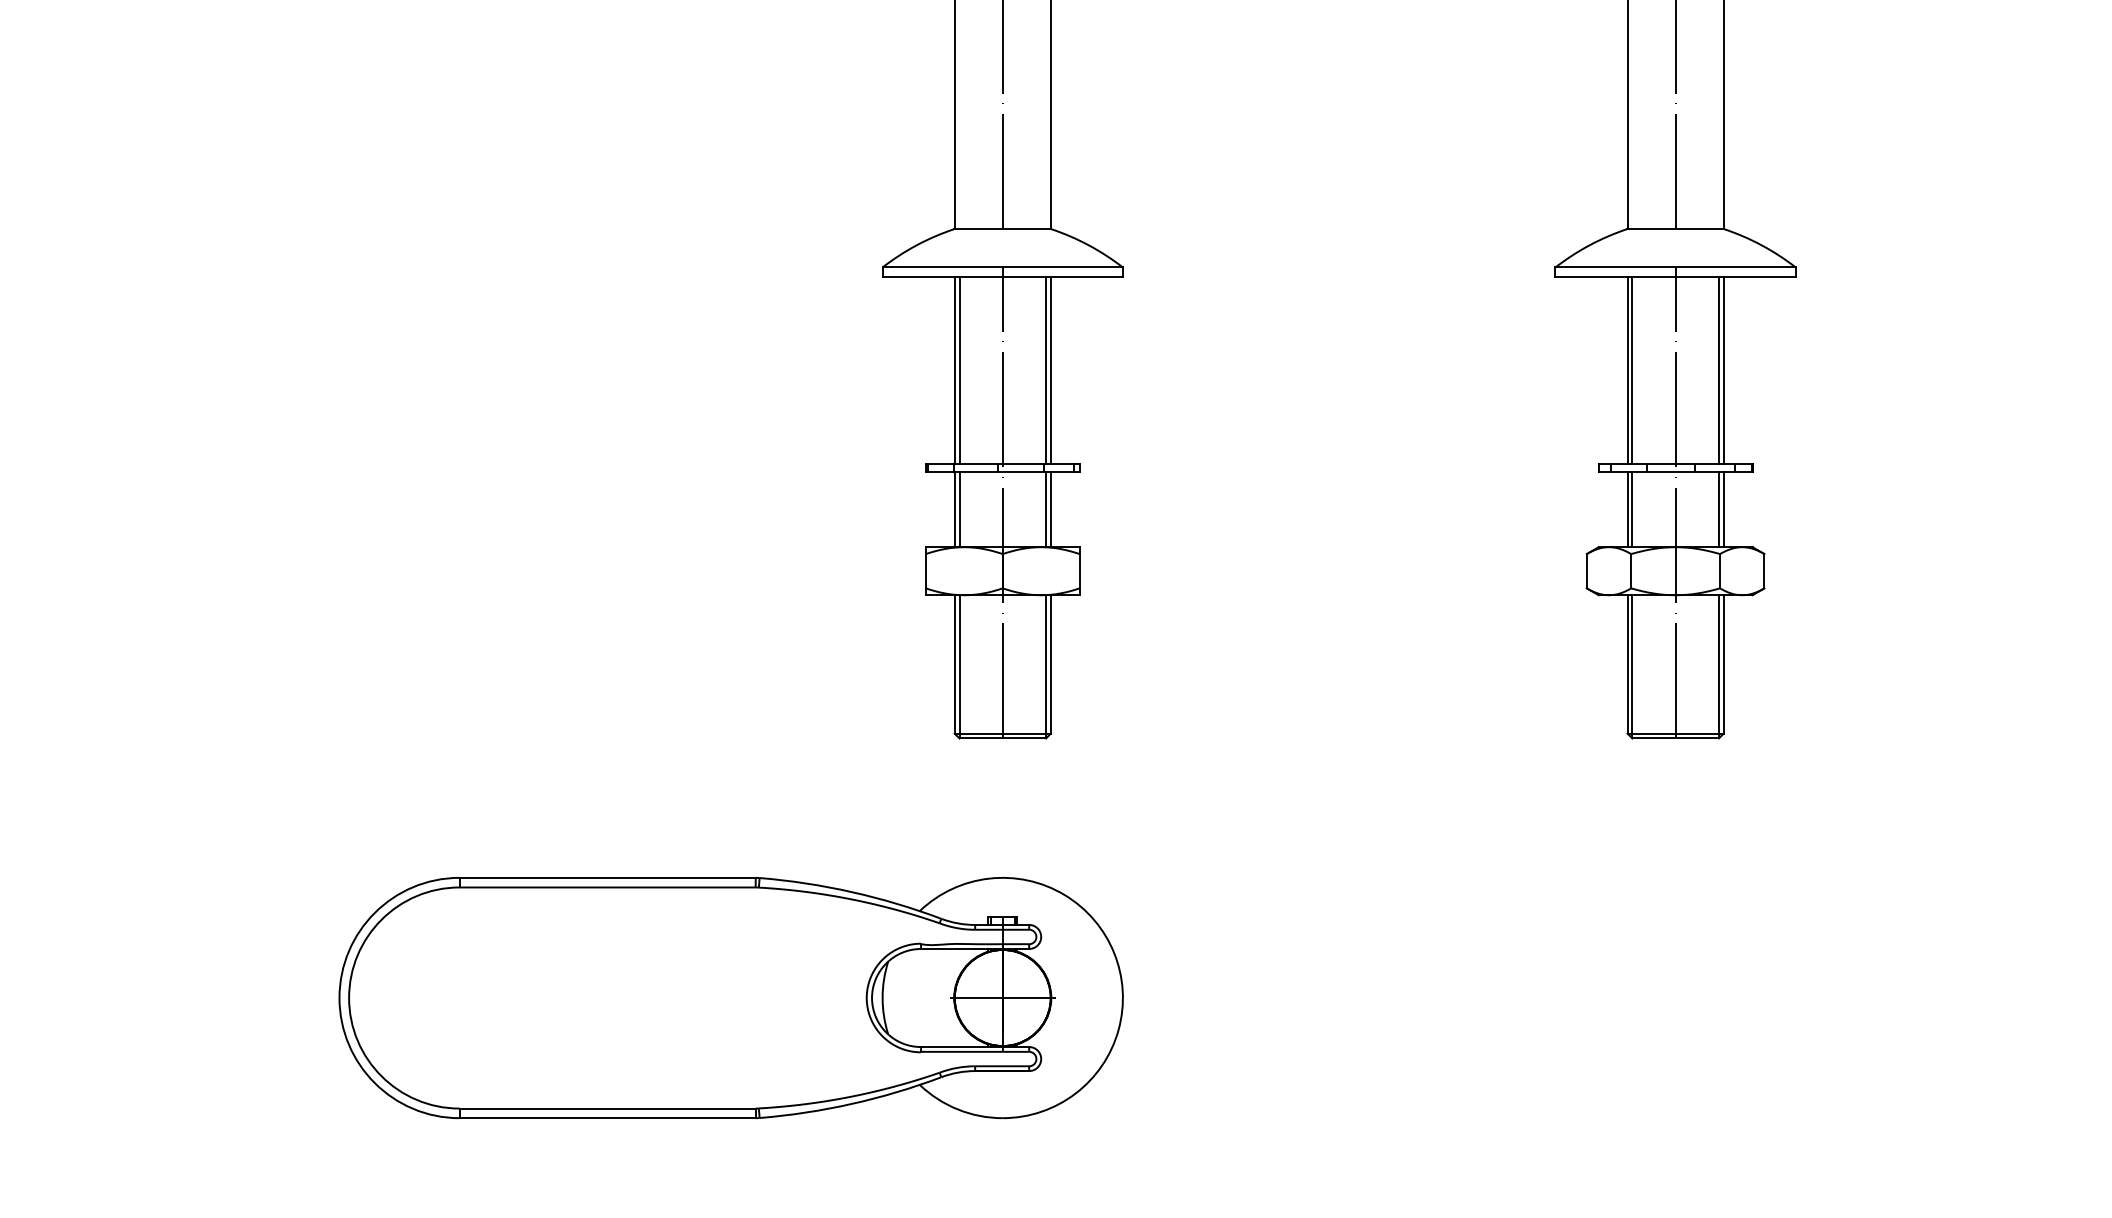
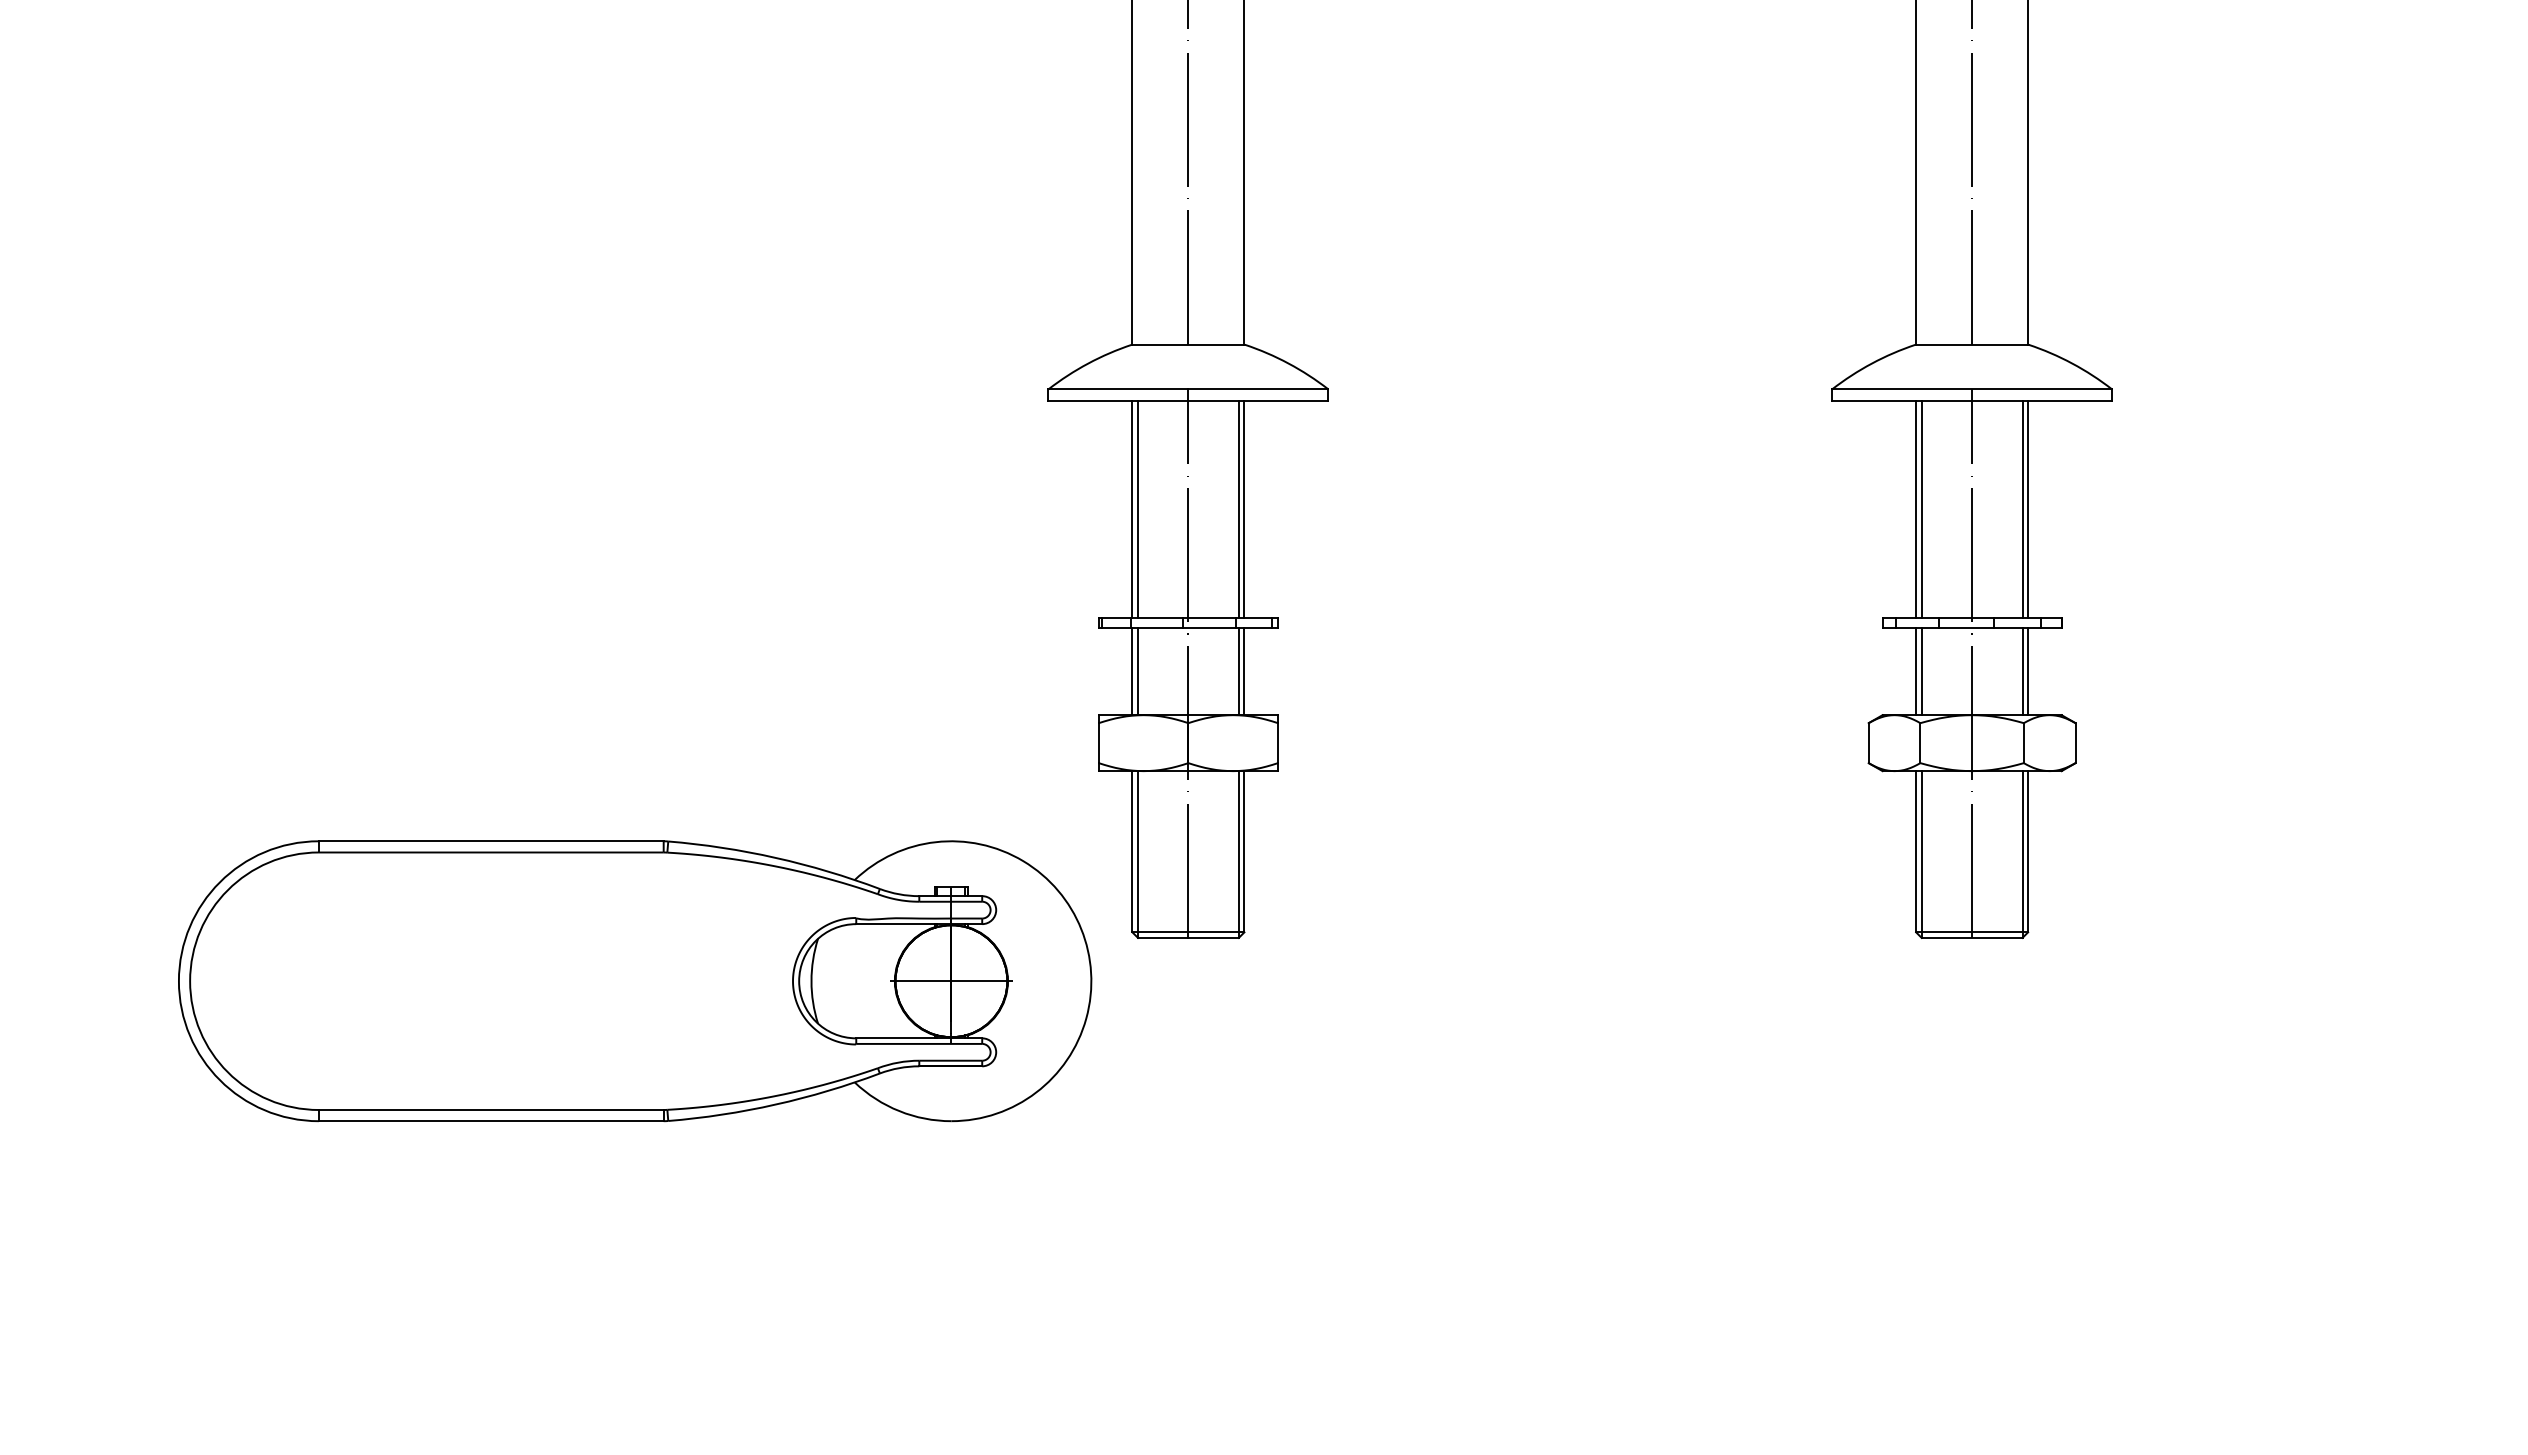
part: (731, 998) -> (635, 981), moved

